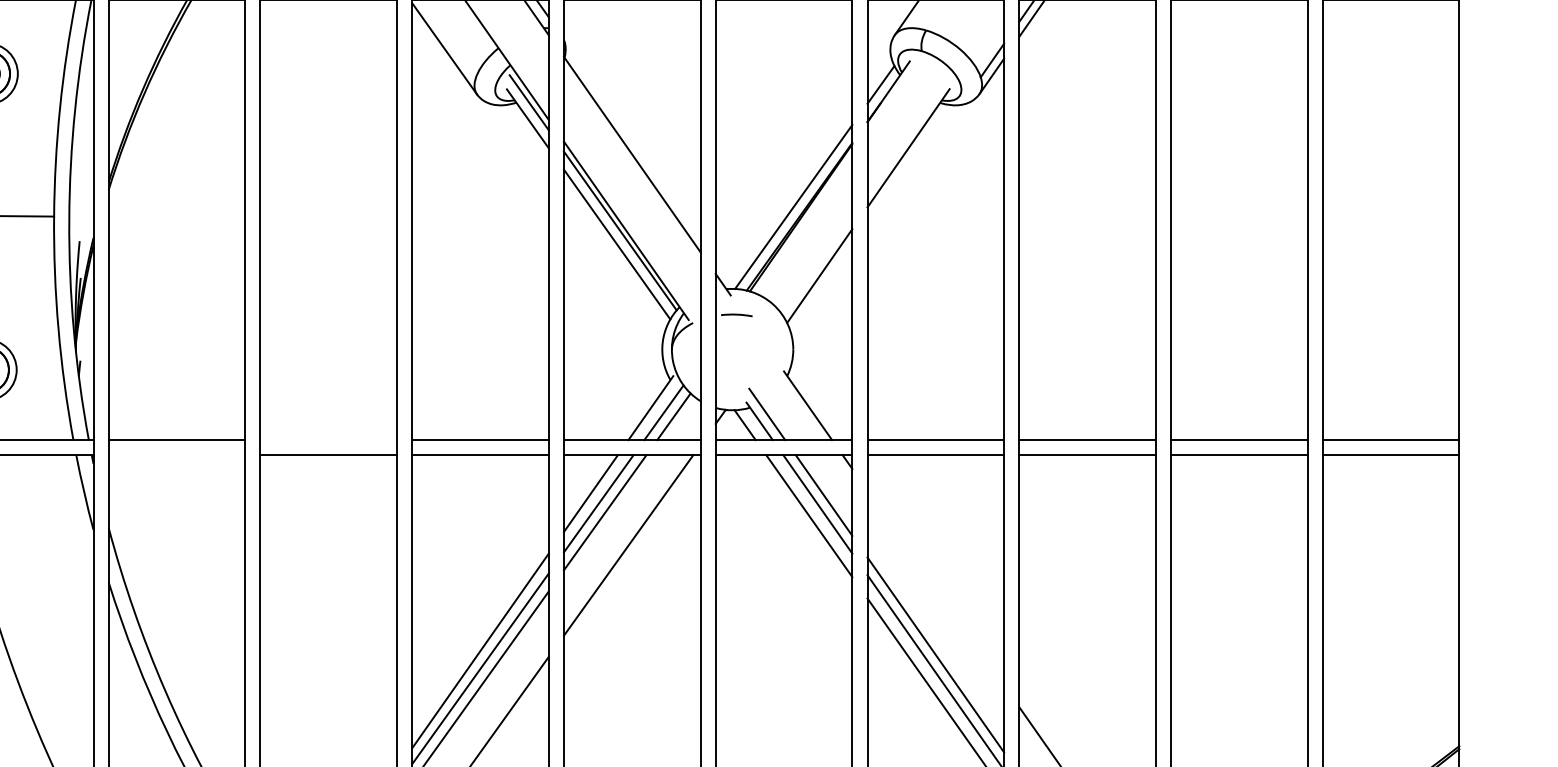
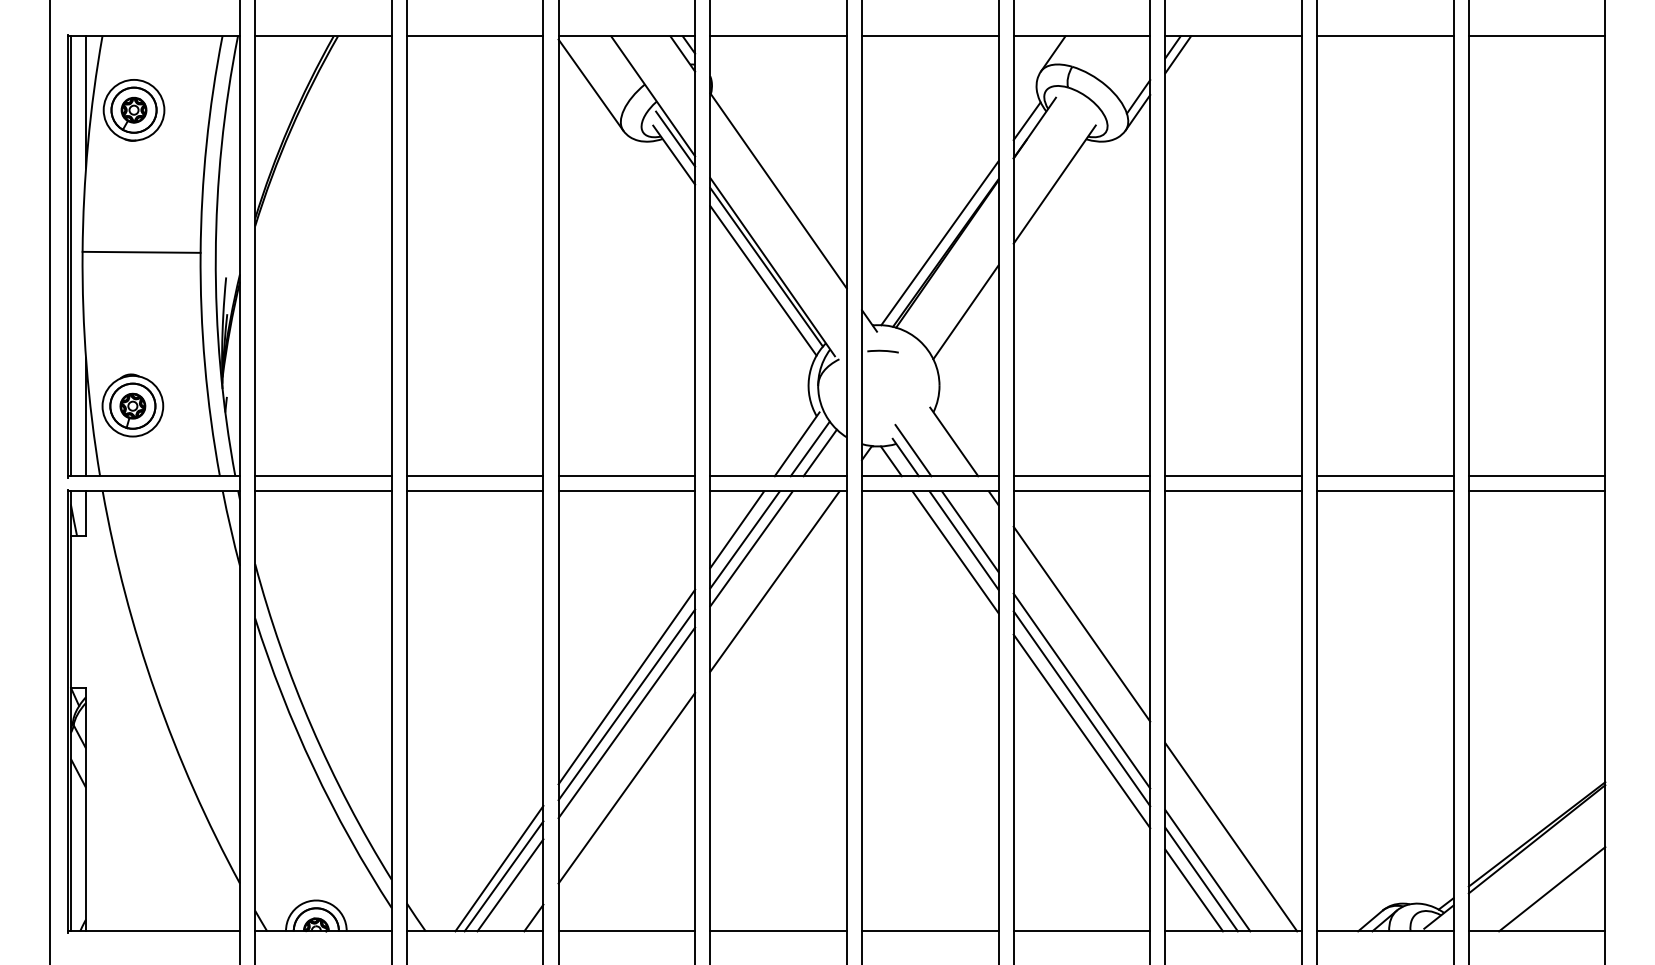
line: (328, 440) -> (474, 476), added
line: (177, 455) -> (323, 491), added
line: (935, 587) -> (1081, 623), added

